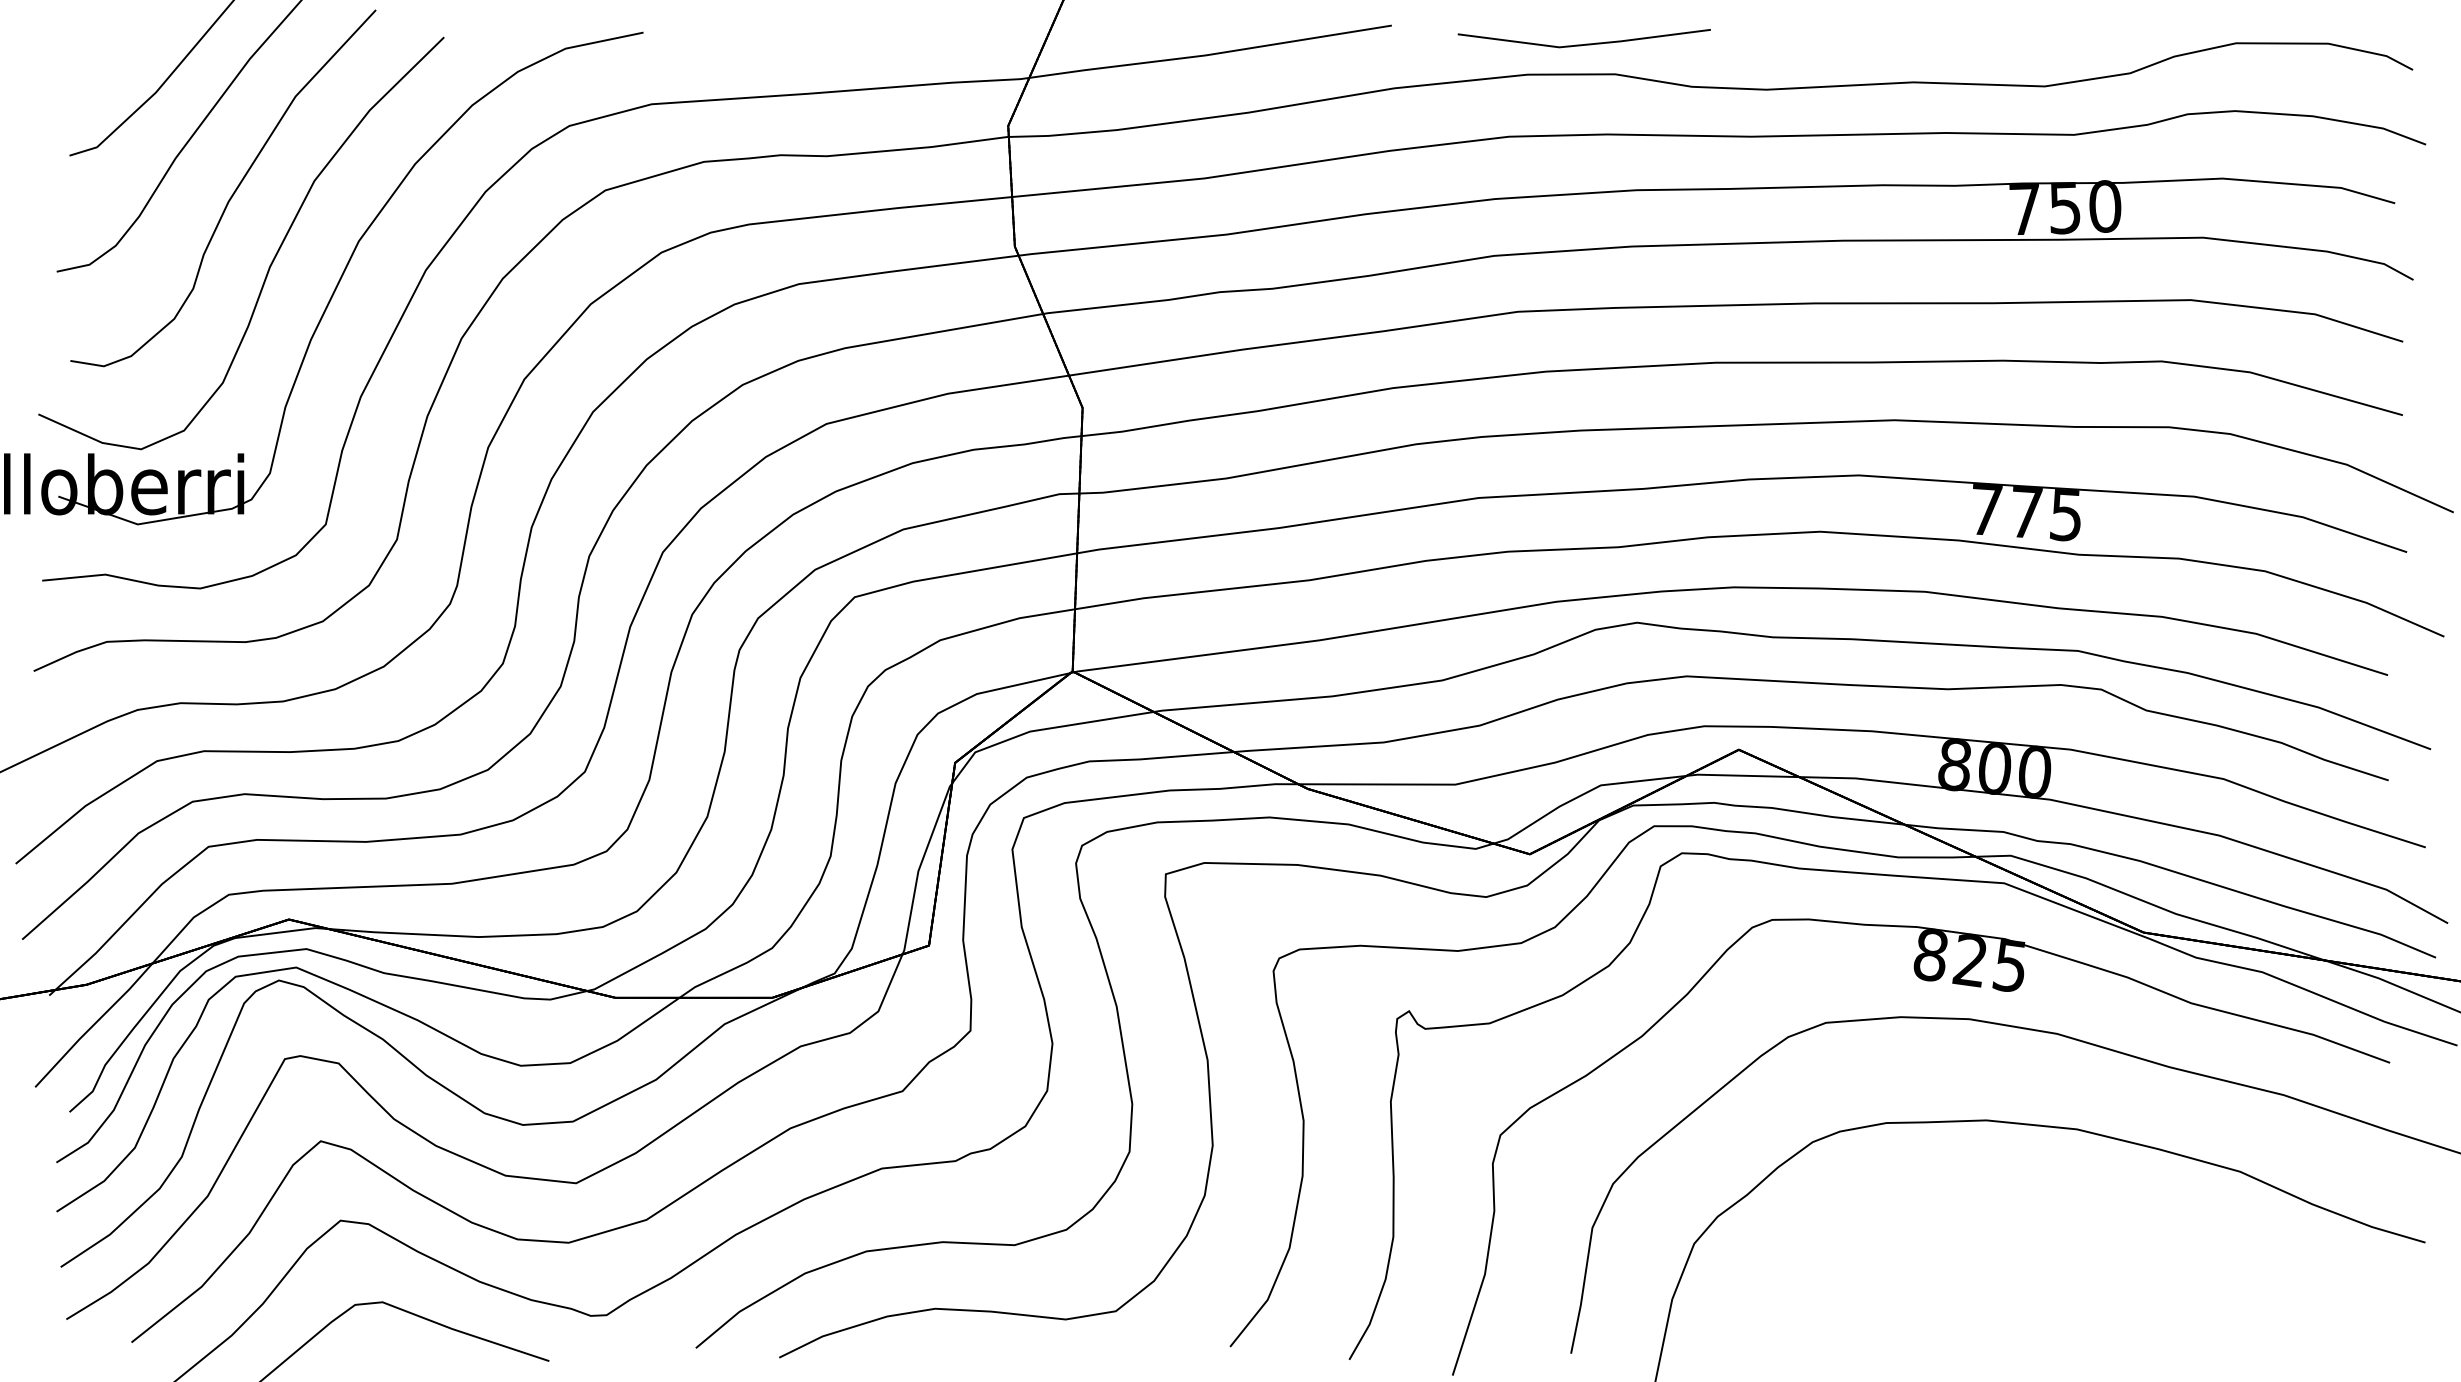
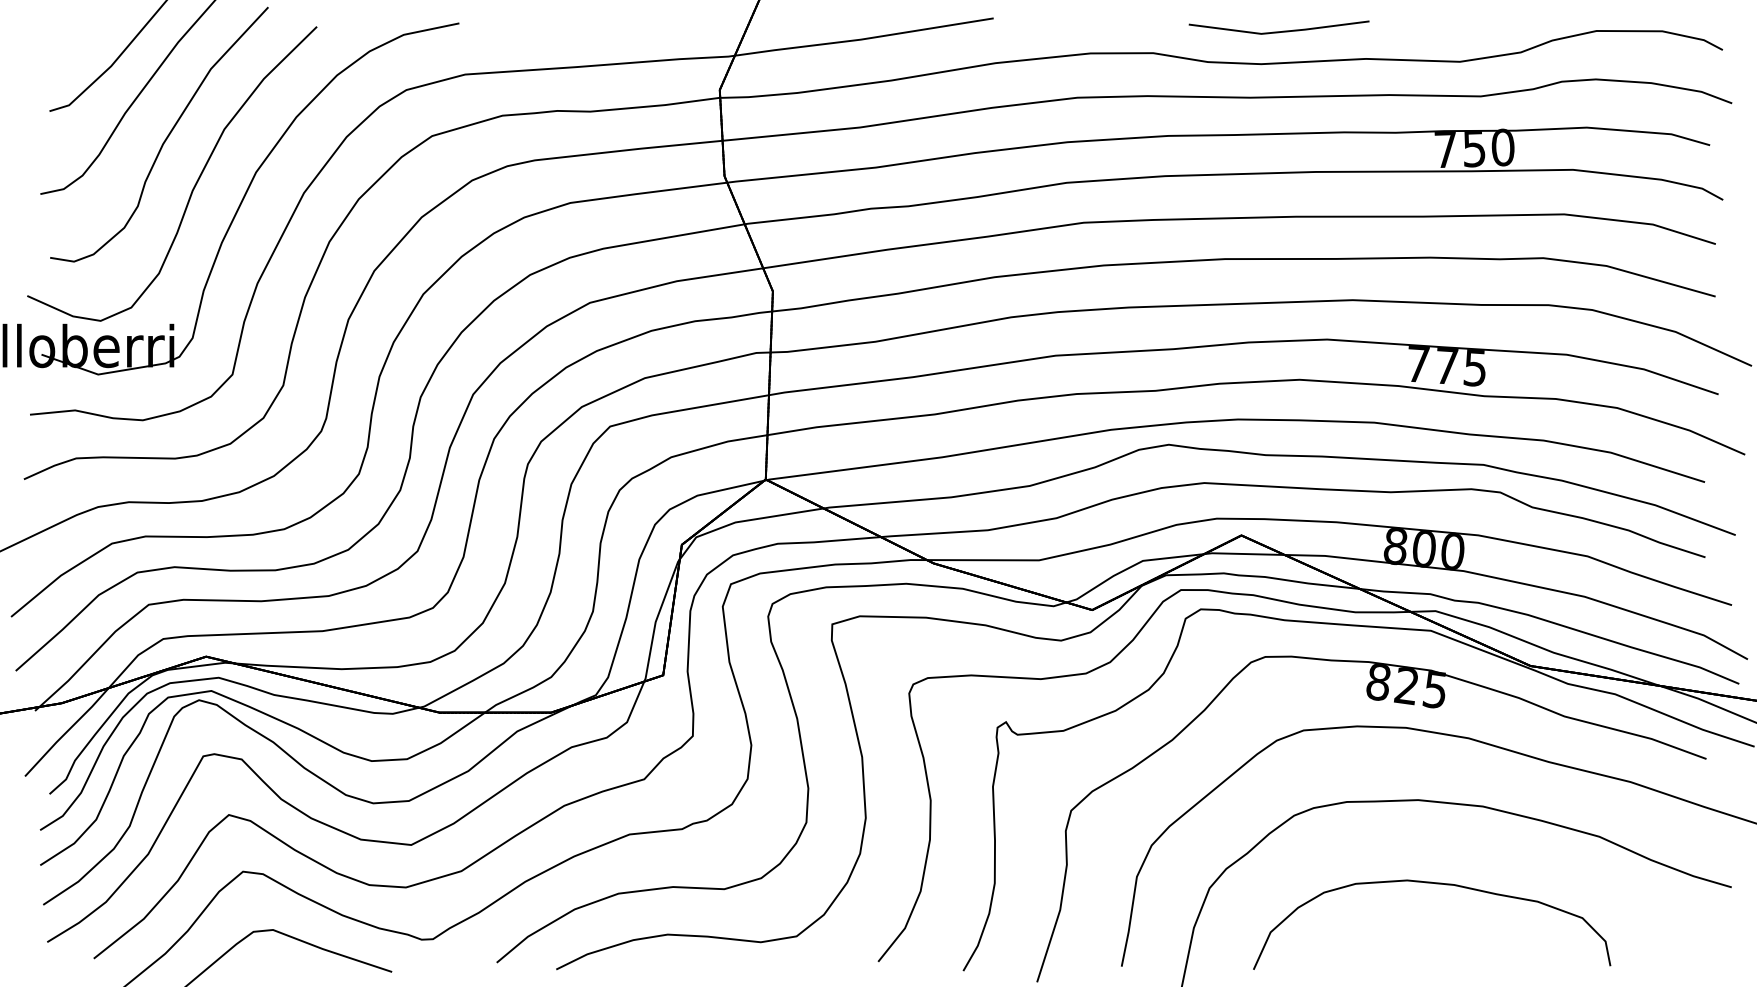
line: (1583, 43) -> (1278, 31), moved
curve: (2010, 1238) -> (1435, 884), added

